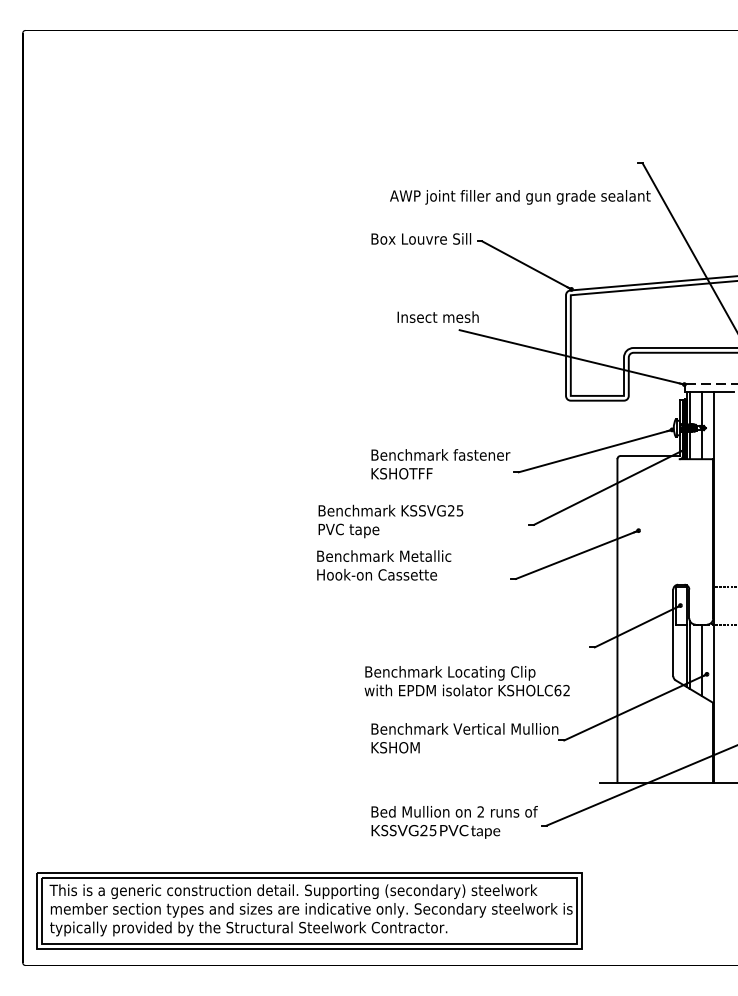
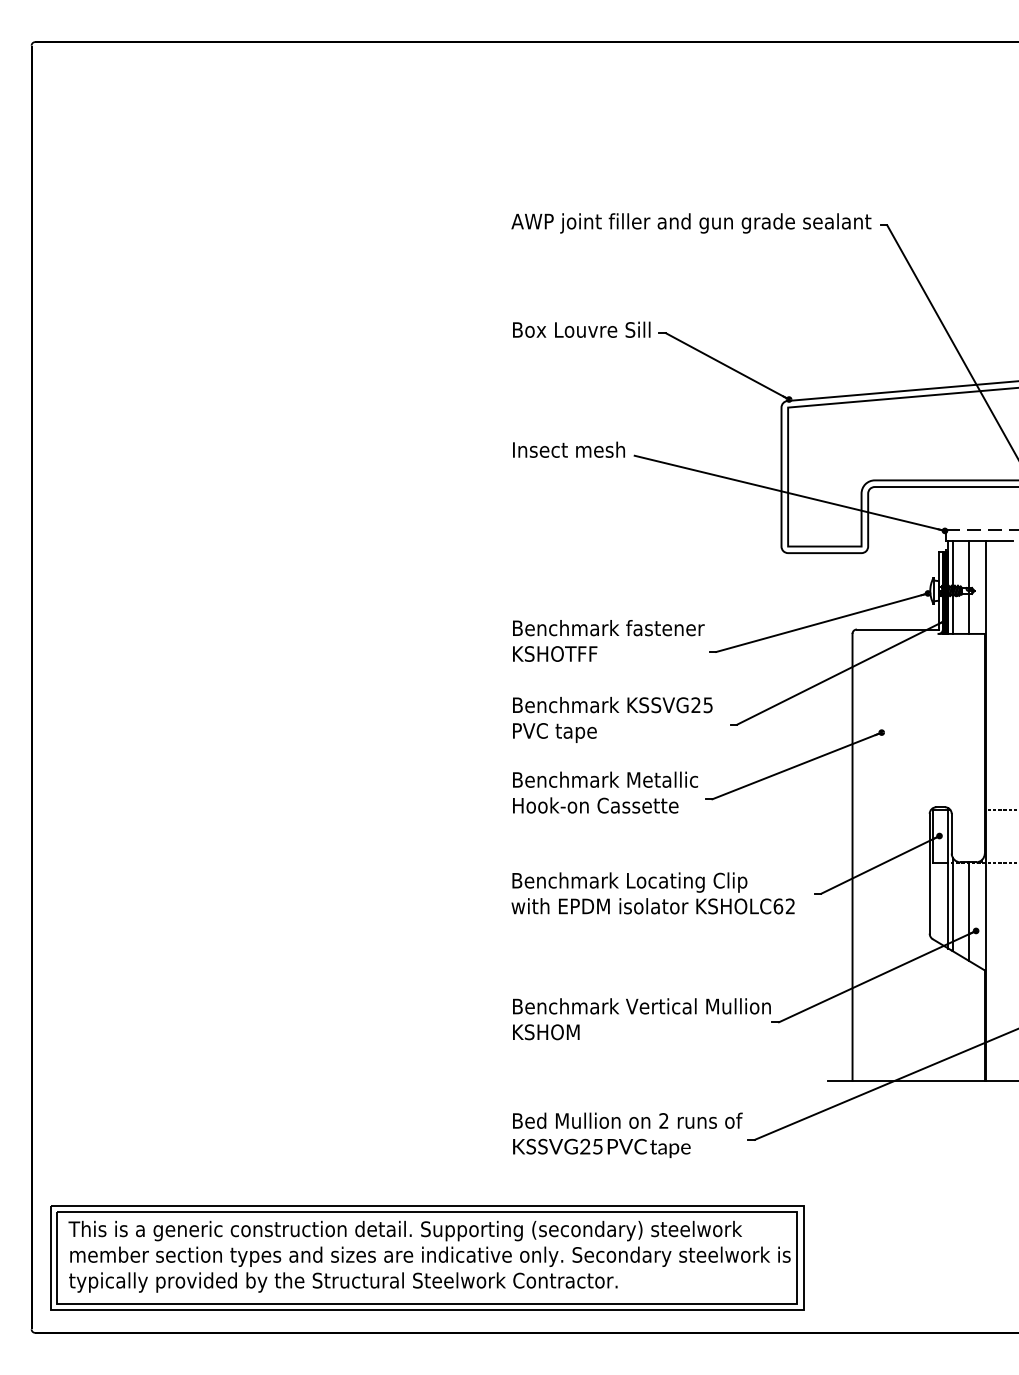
text: (520, 197) -> (691, 223), moved
text: (437, 316) -> (568, 449), moved
text: (390, 521) -> (612, 719), moved
text: (384, 565) -> (605, 792), moved
text: (466, 681) -> (652, 893), moved

